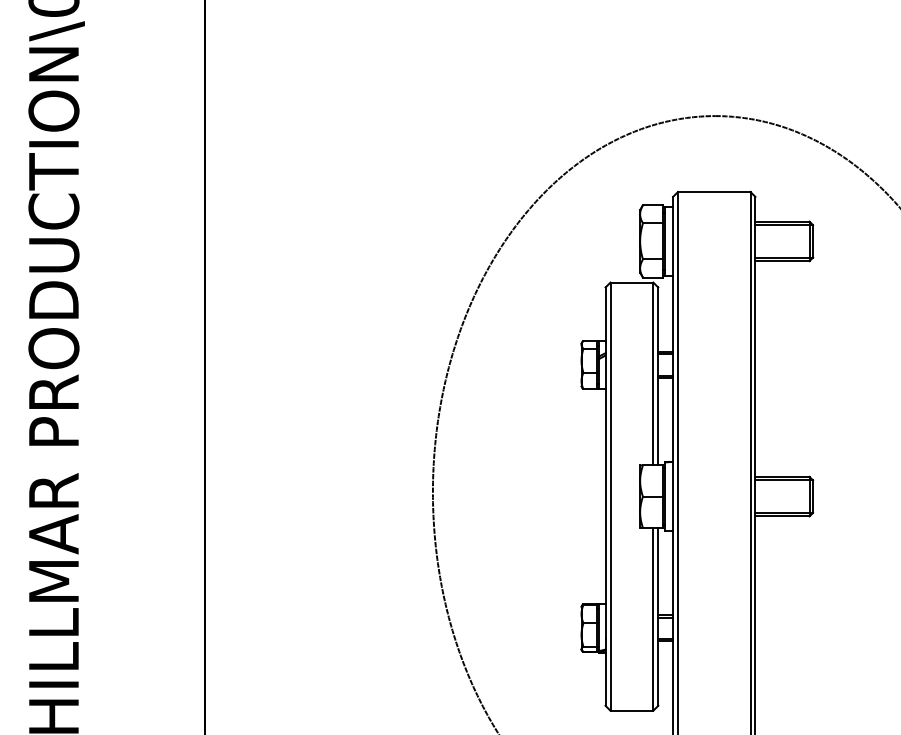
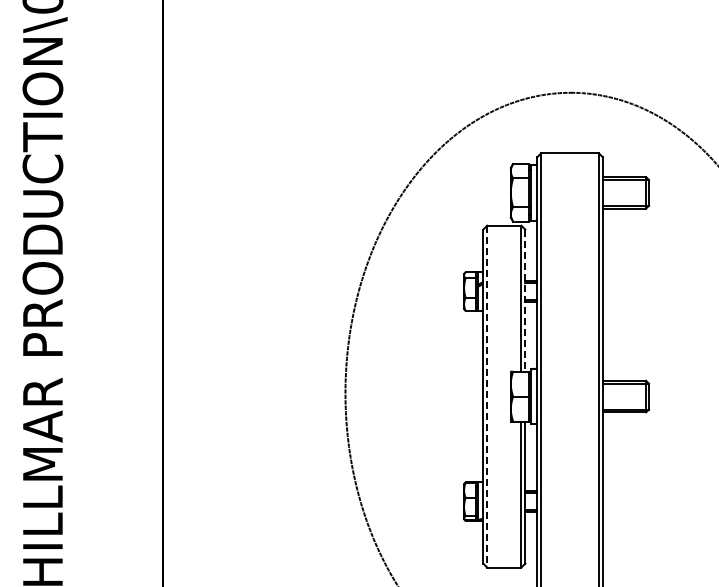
line: (658, 376) -> (525, 300), solid -> dashed
line: (610, 496) -> (487, 396), solid -> dashed

